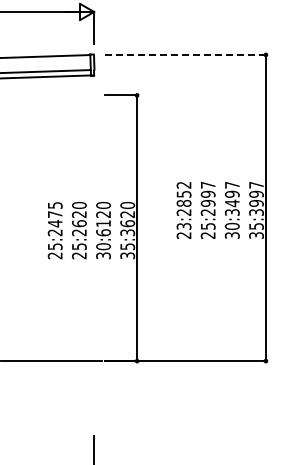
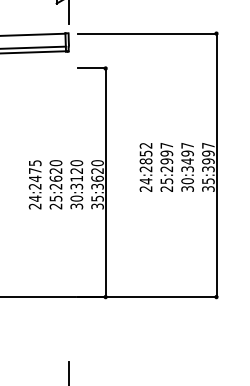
line: (185, 54) -> (147, 33), dashed -> solid
text: (183, 226) -> (145, 181), 23:2852 -> 24:2852
text: (103, 232) -> (76, 186), 30:6120 -> 30:3120
text: (55, 246) -> (35, 198), 25:2475 -> 24:2475

